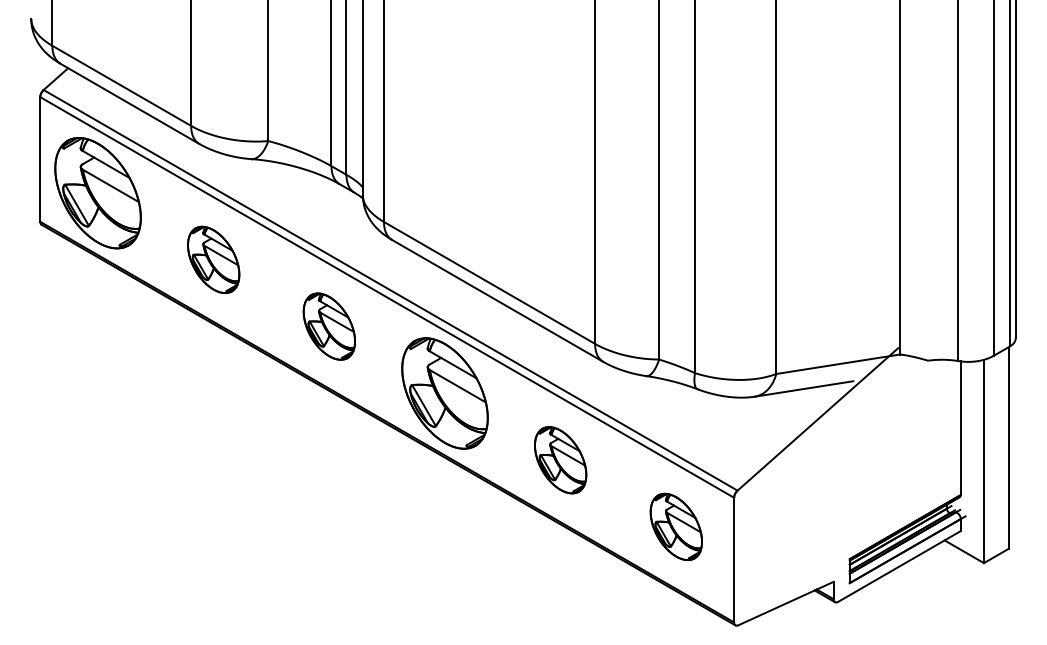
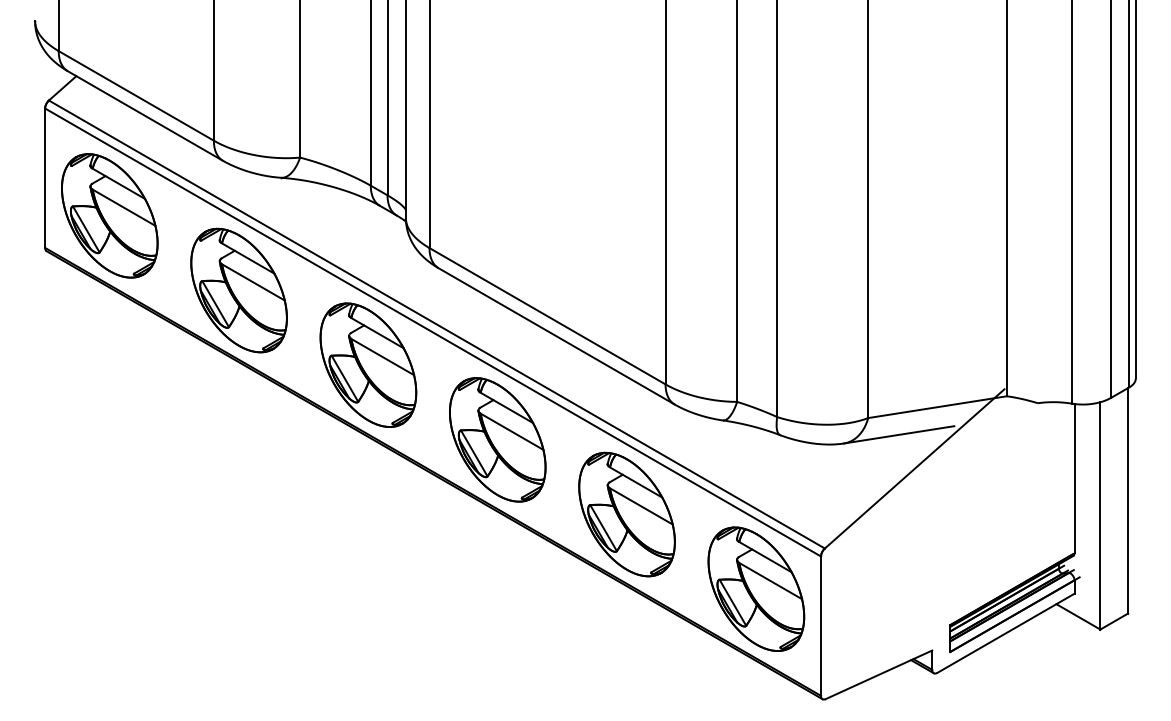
part: (213, 259) -> (238, 290), size x1.67
part: (329, 326) -> (368, 364), size x1.67
part: (560, 460) -> (626, 514), size x1.67
part: (676, 526) -> (756, 588), size x1.67

